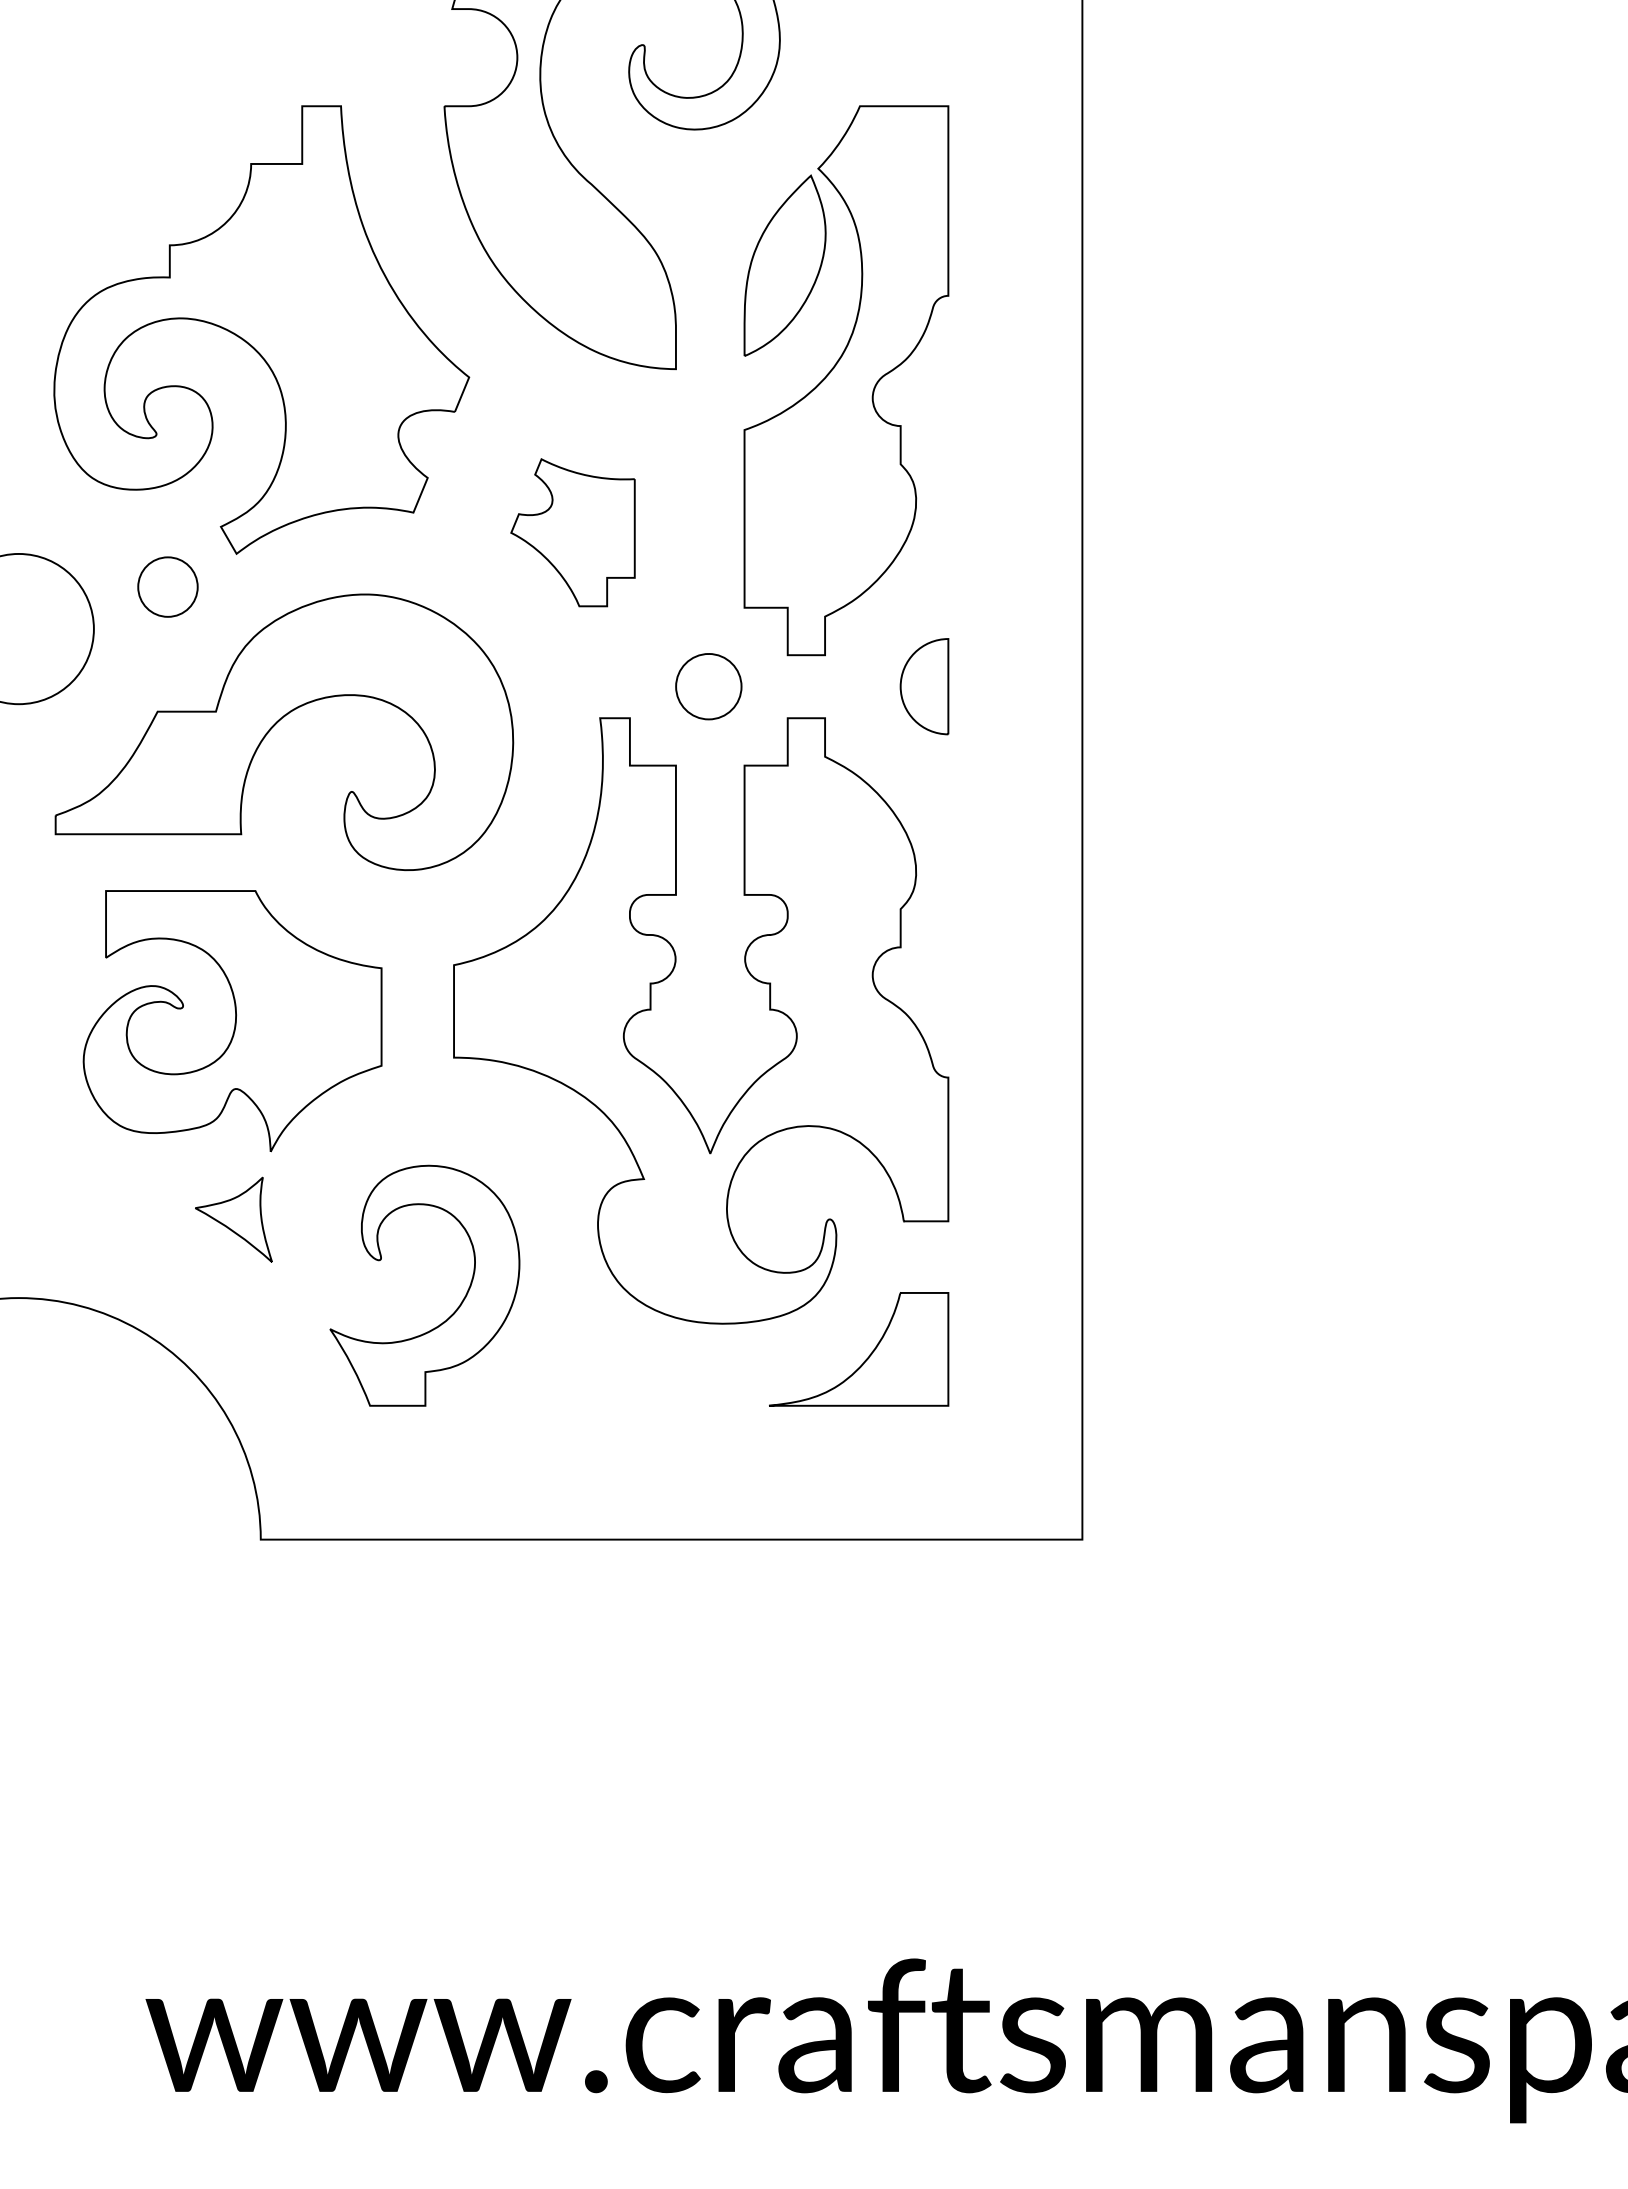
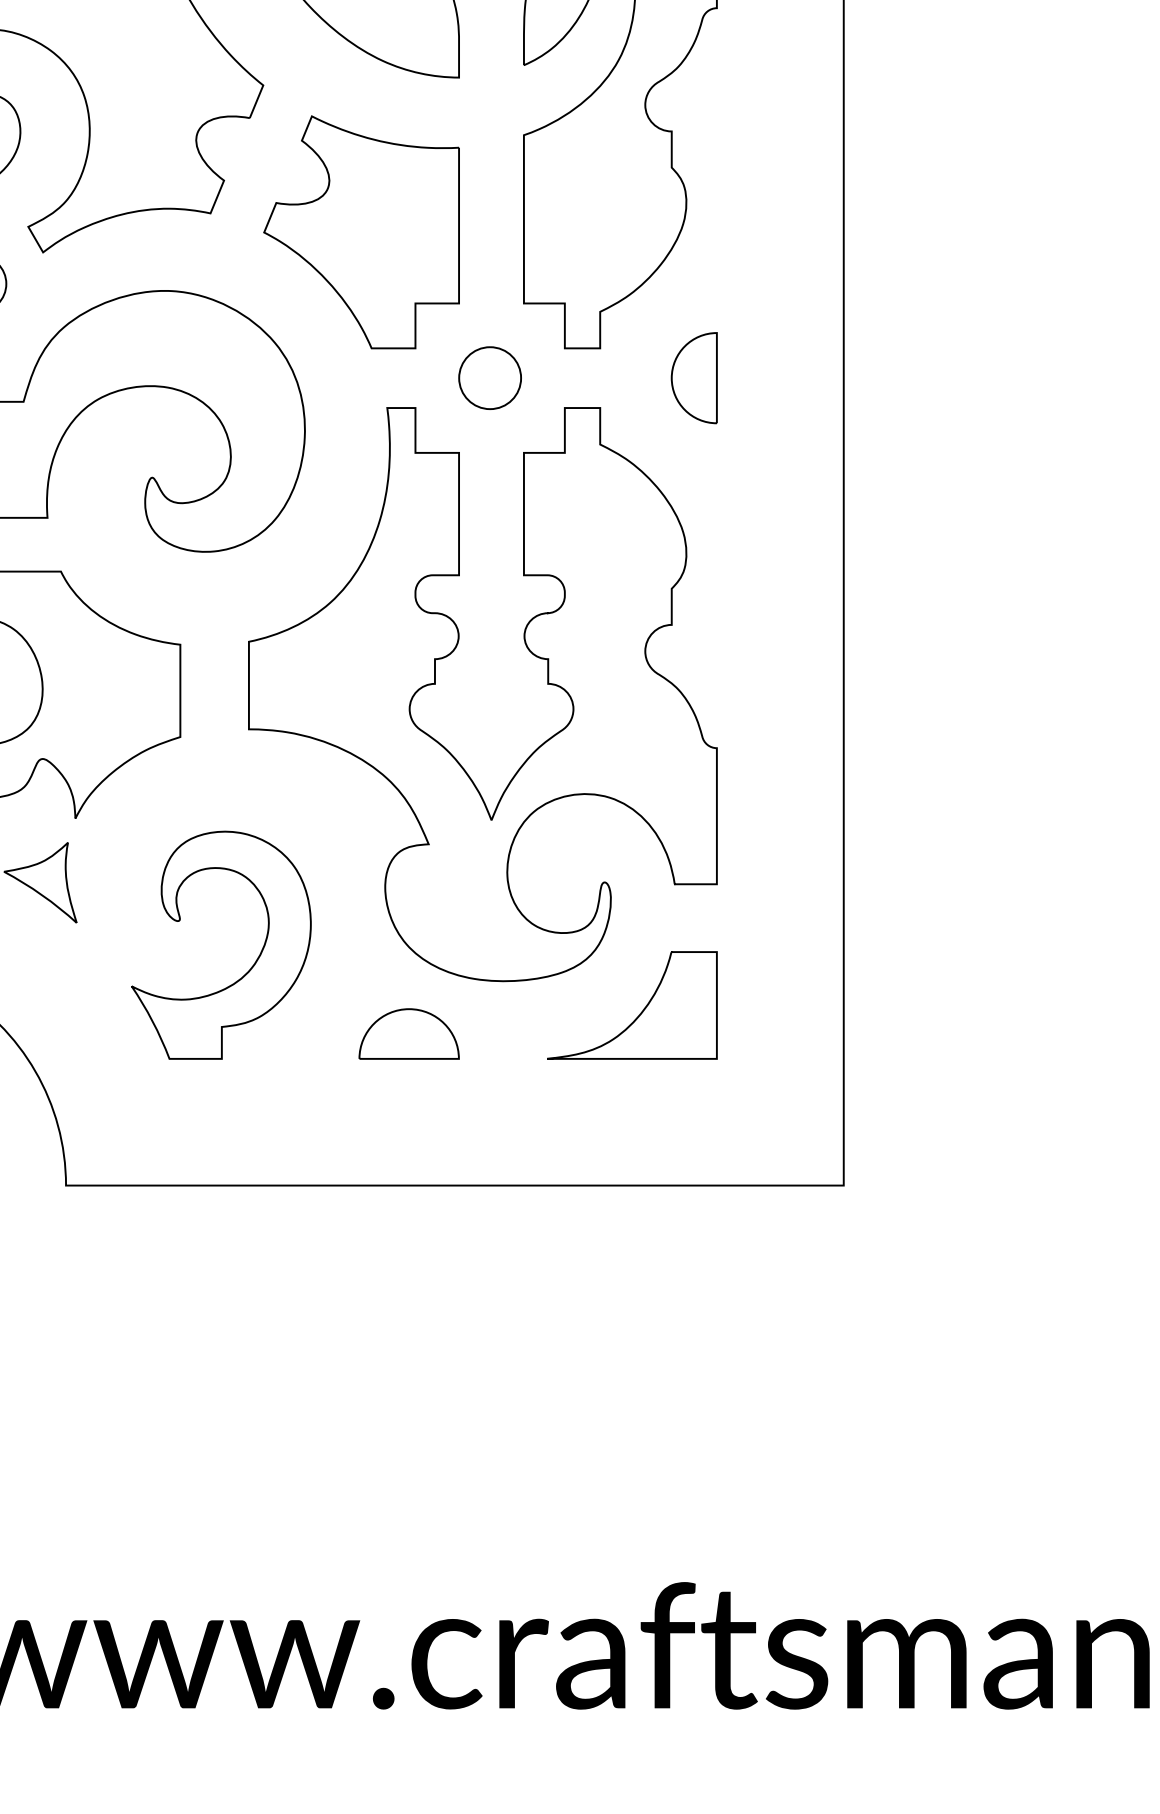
part: (572, 532) -> (361, 232), size x1.67
part: (622, 1379) -> (408, 1033), added

